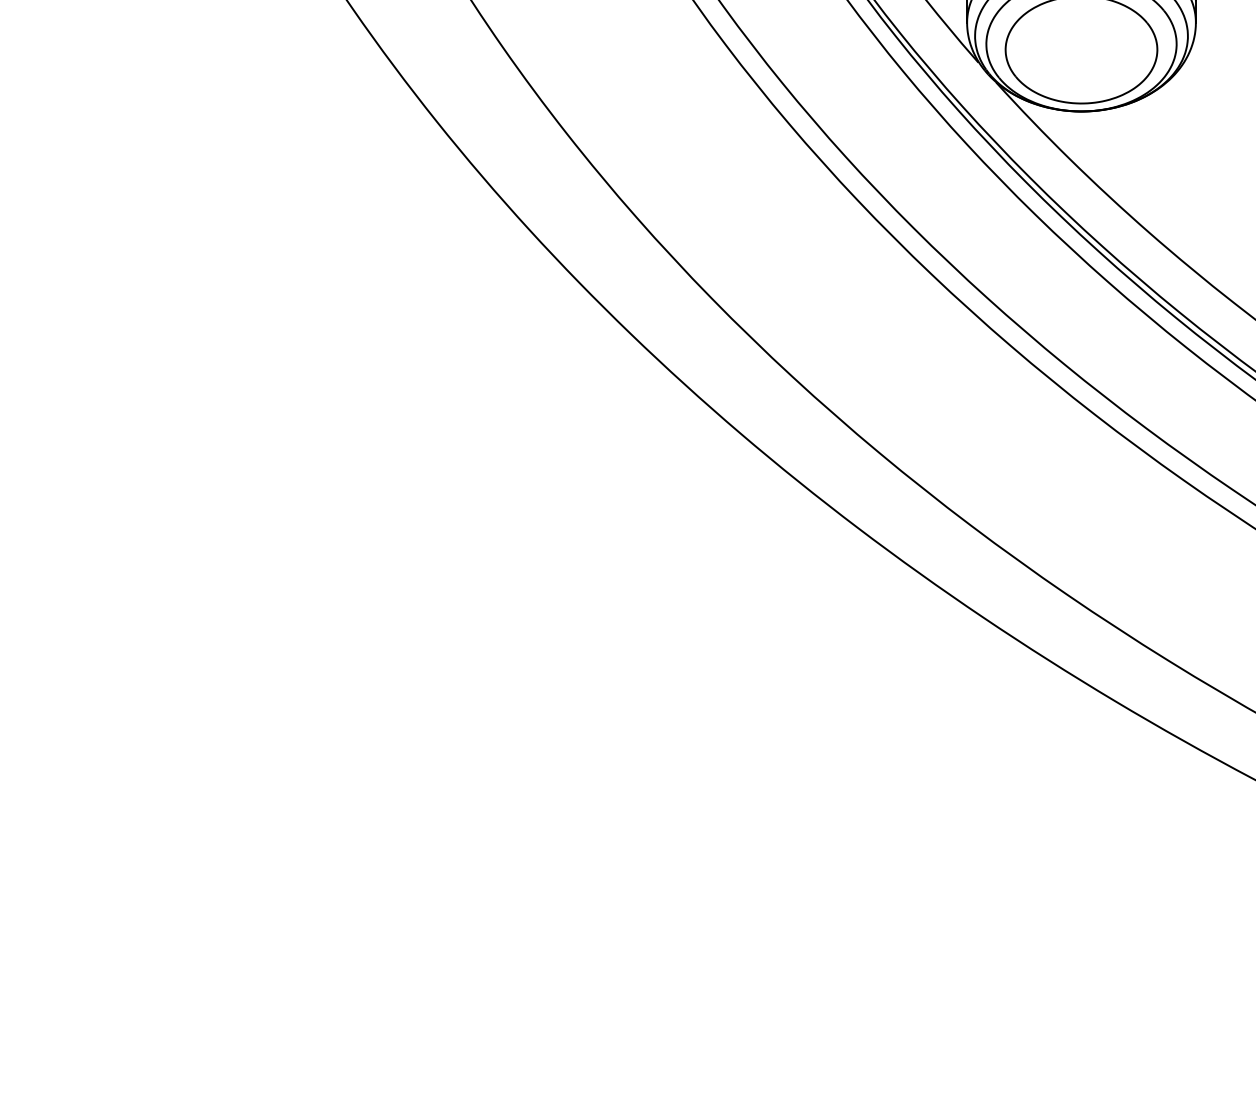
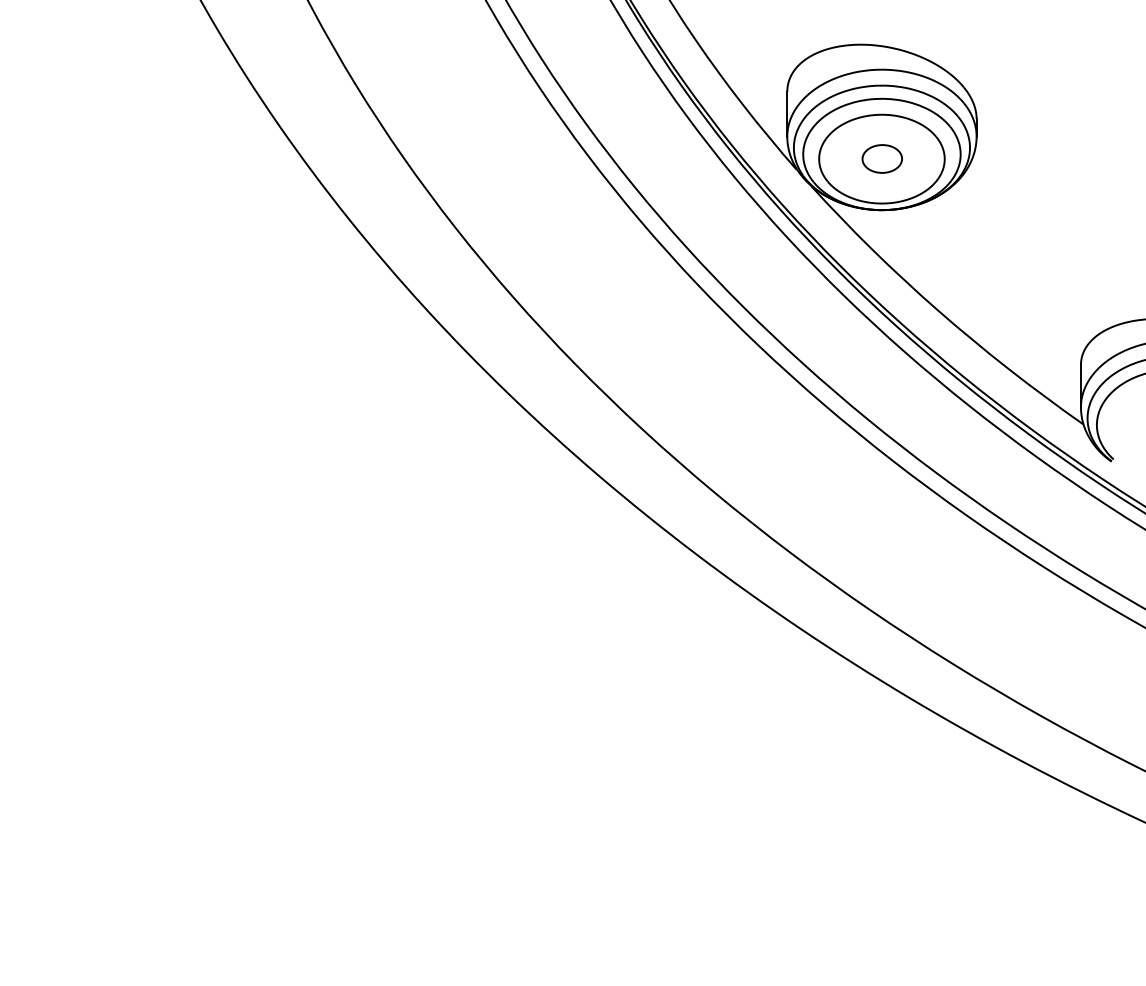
part: (1080, 49) -> (881, 158), added

